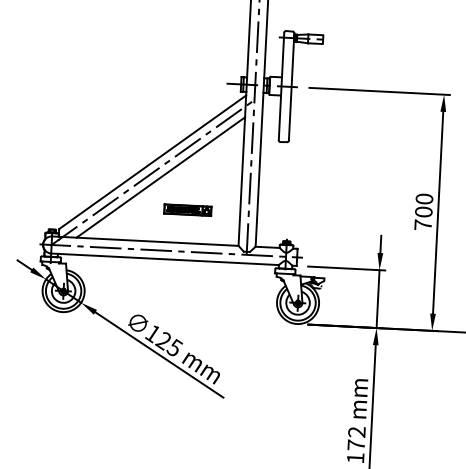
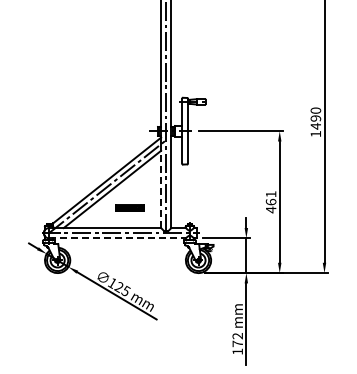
line: (242, 181) -> (161, 189), solid -> dashed
text: (422, 212) -> (270, 202), 700 -> 461
line: (165, 259) -> (117, 238), solid -> dashed

